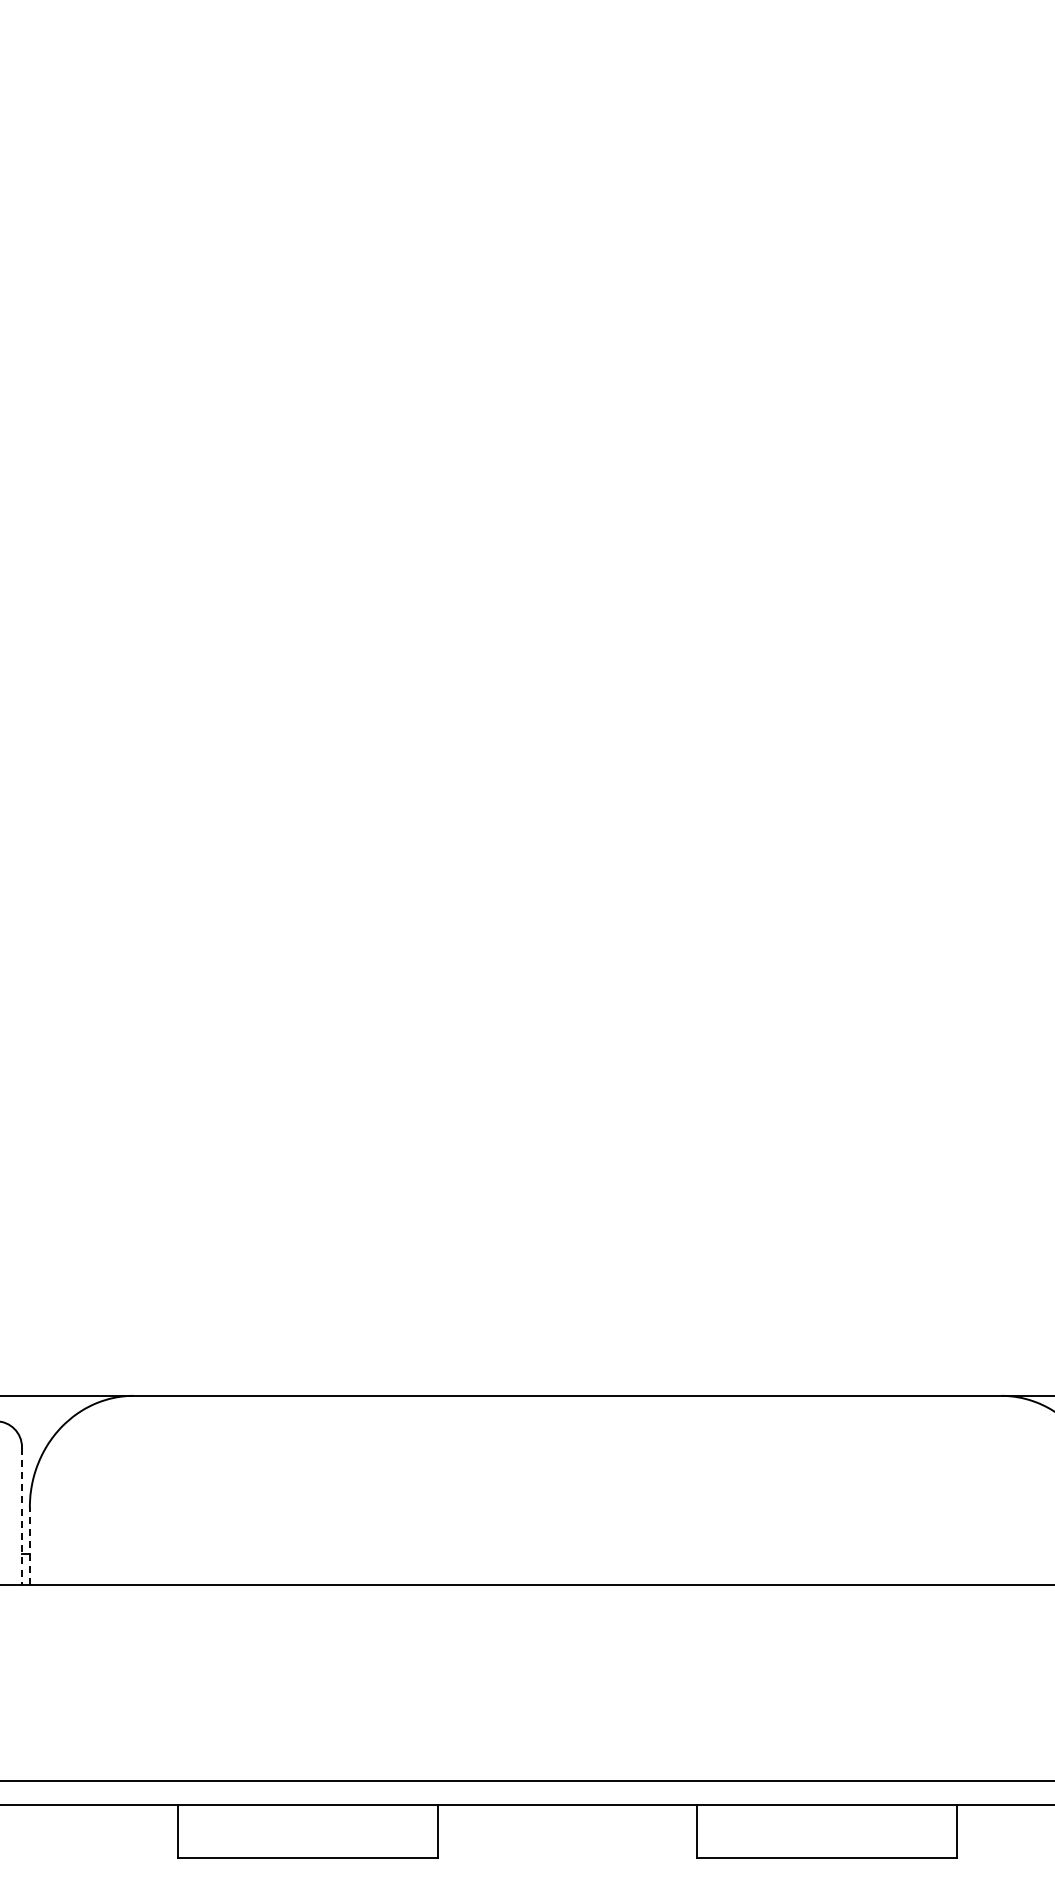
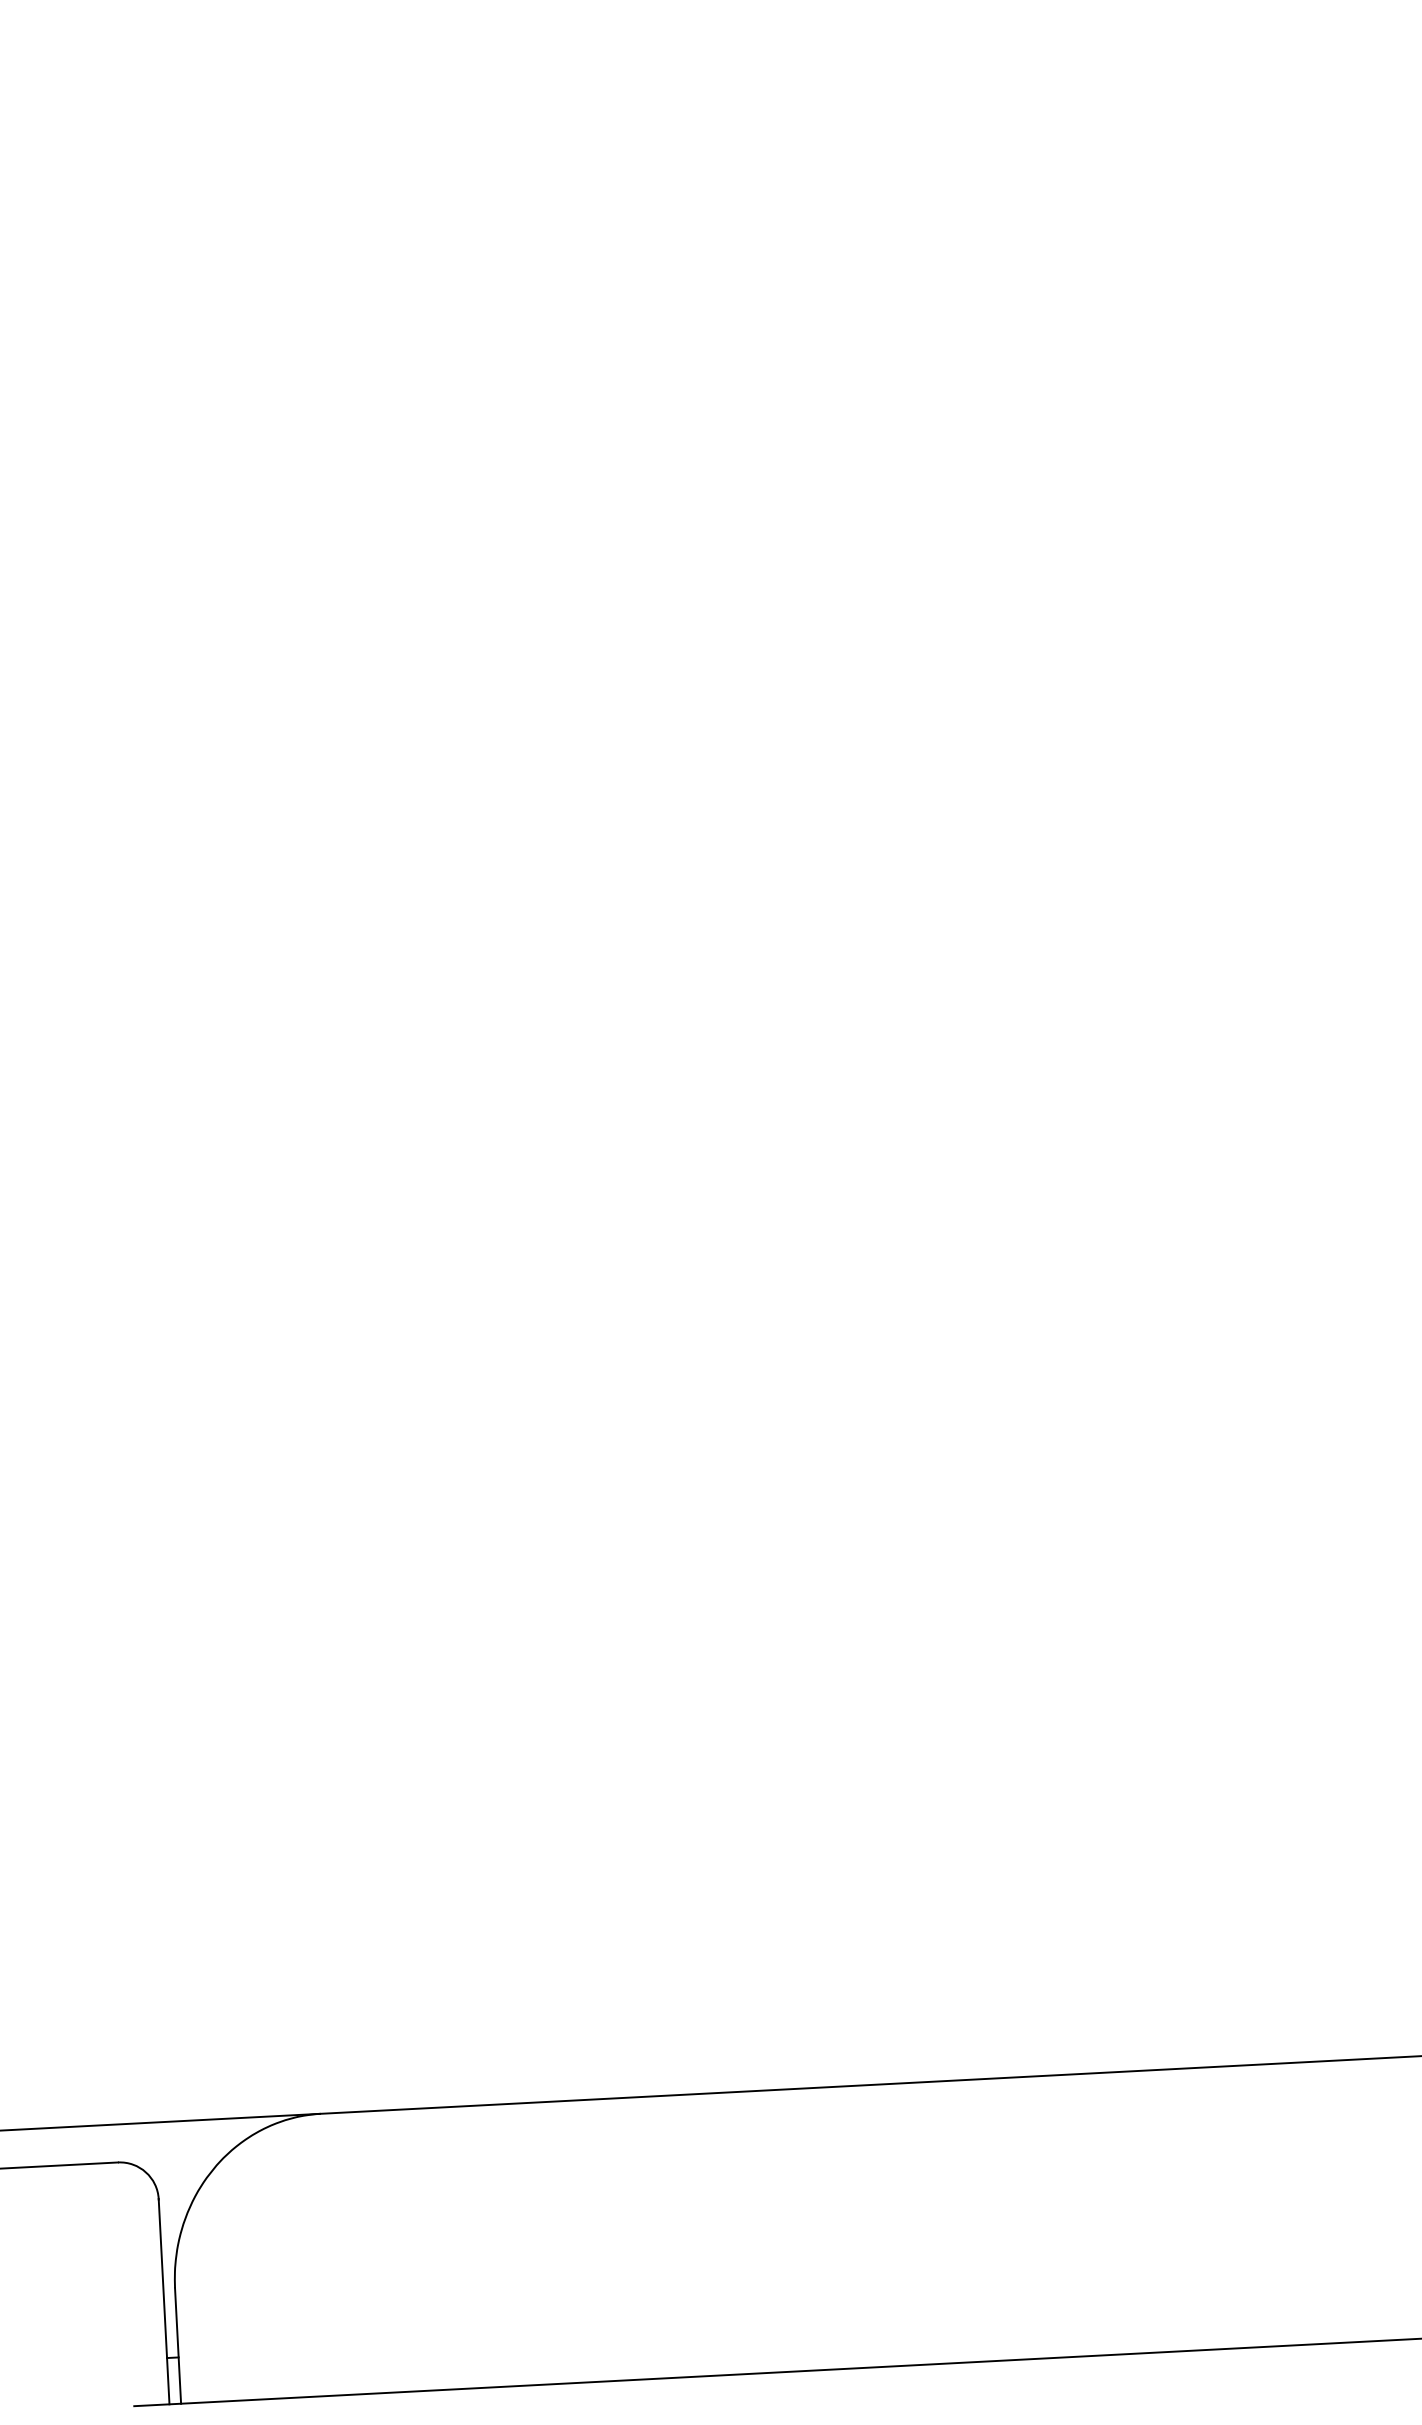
line: (22, 1516) -> (164, 2302), dashed -> solid
line: (29, 1546) -> (177, 2346), dashed -> solid

